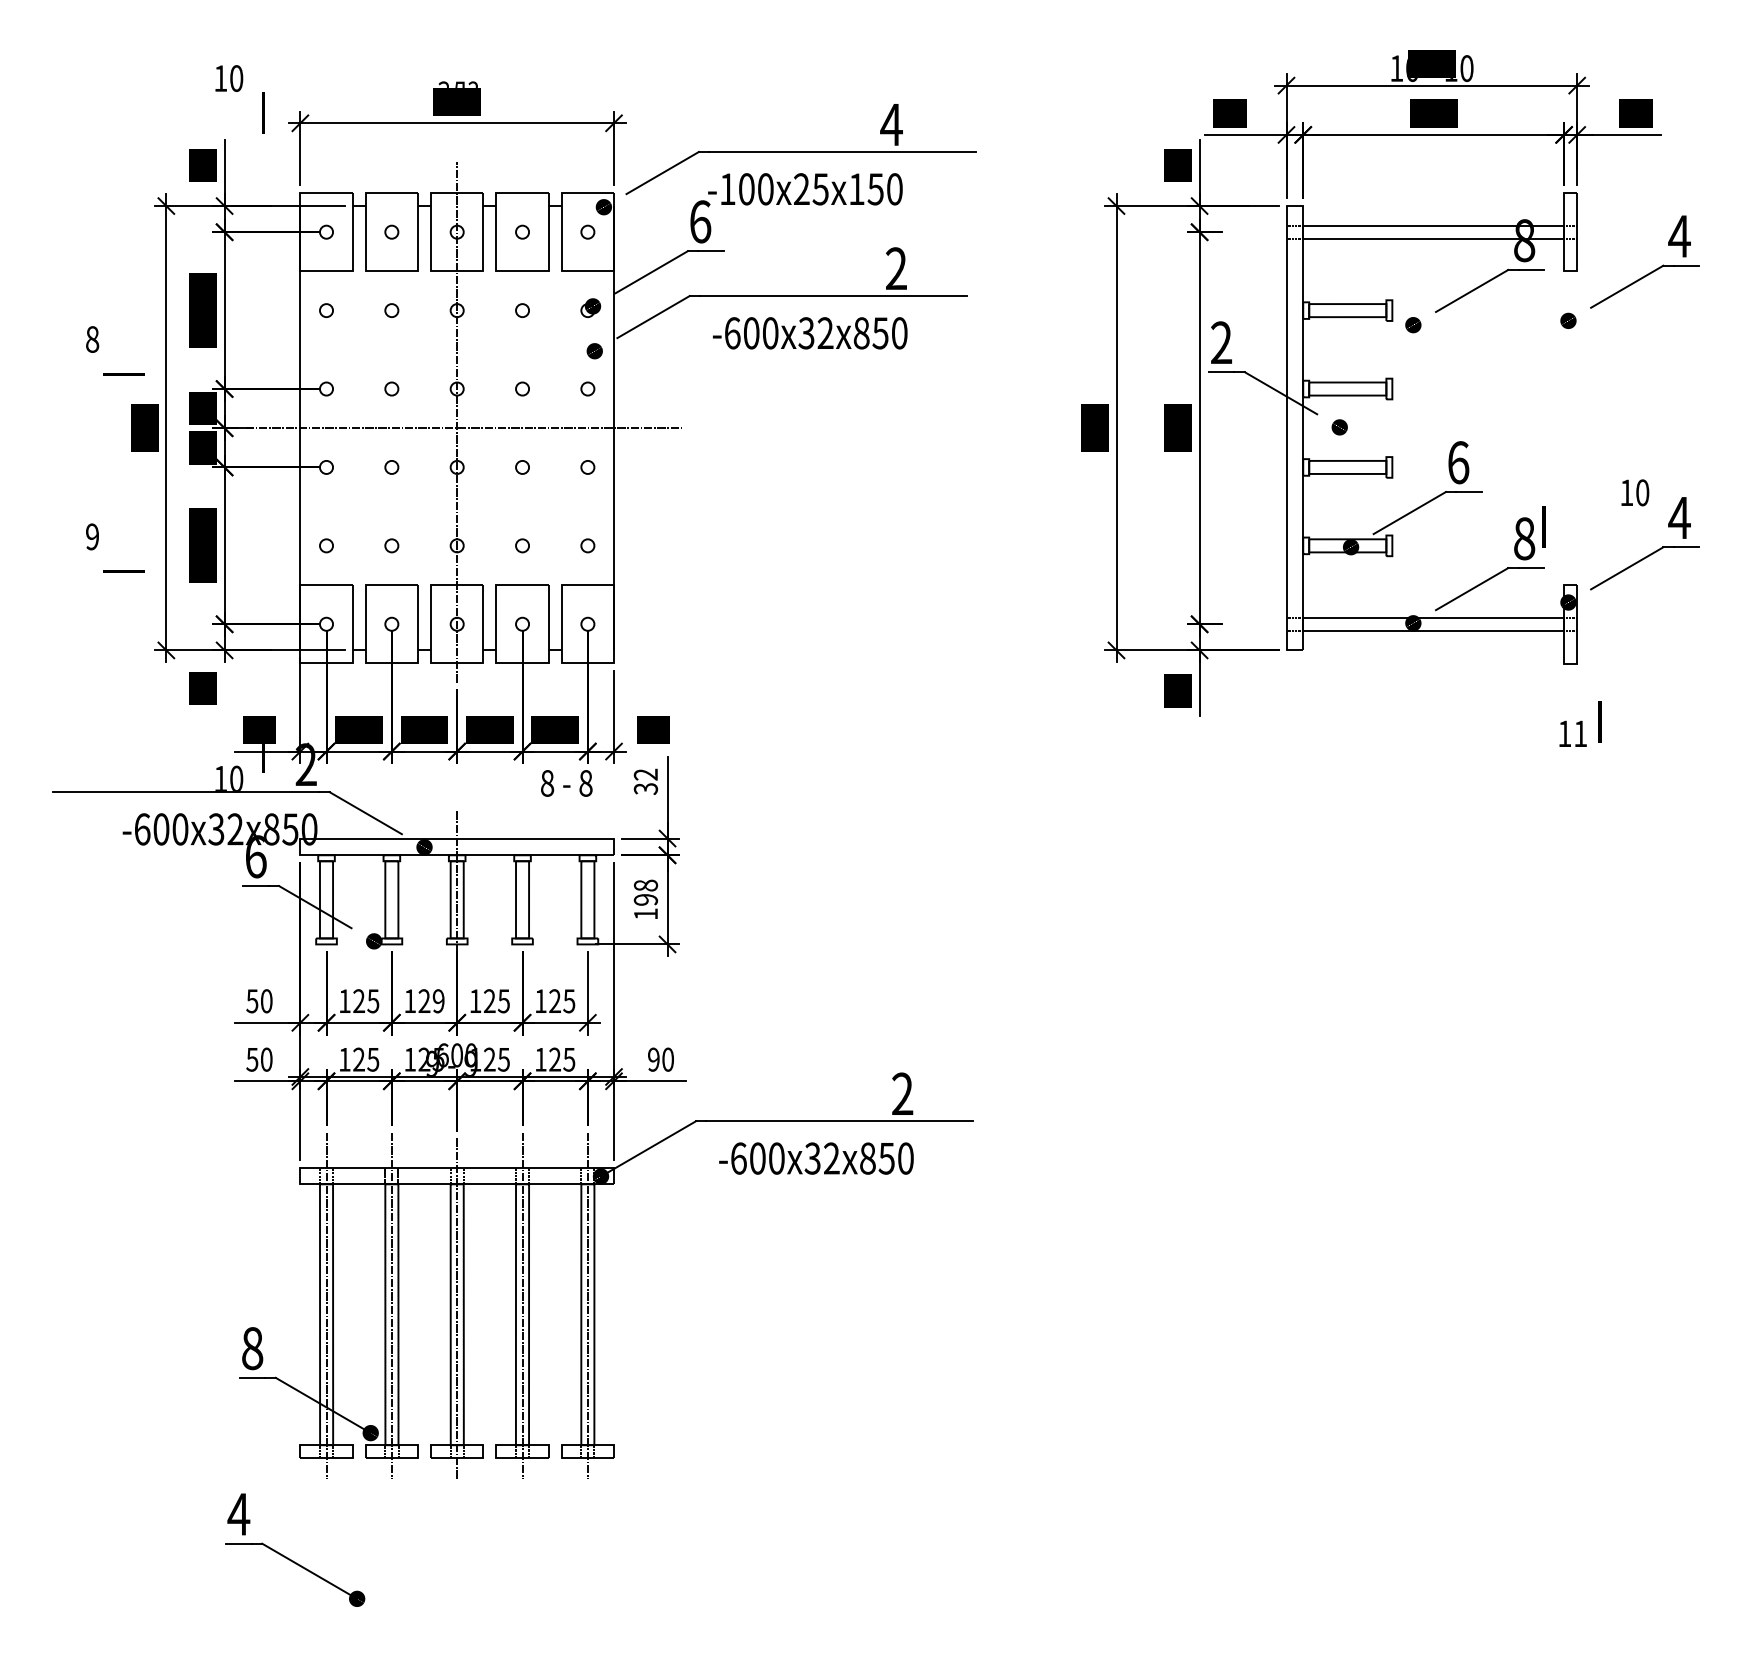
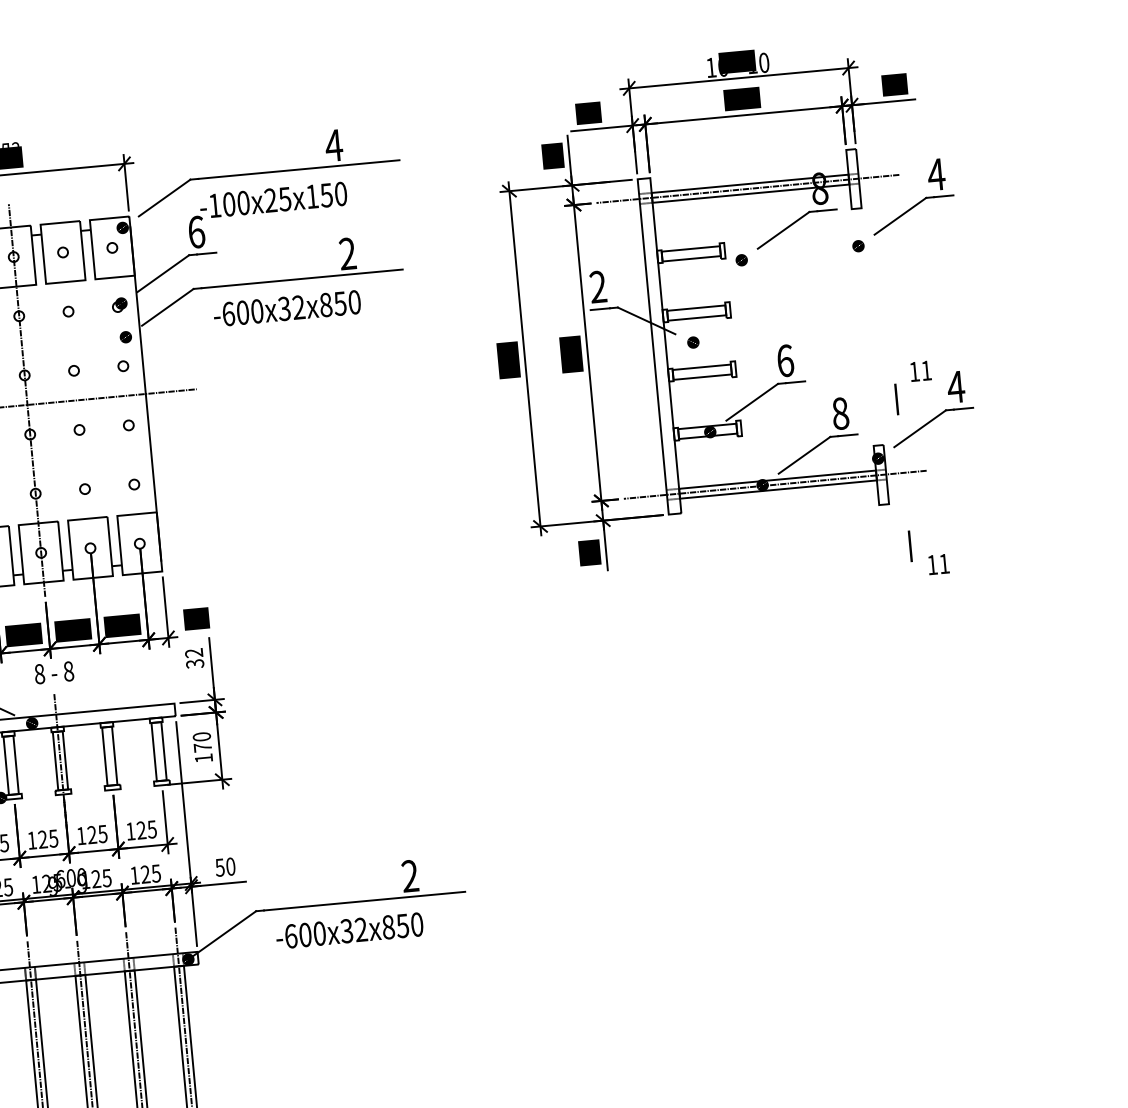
line: (1429, 232) -> (747, 189), added
text: (1642, 492) -> (926, 370), 10 -> 11
line: (1543, 526) -> (896, 399), moved
line: (1429, 624) -> (774, 485), added
text: (1572, 733) -> (938, 564), moved
text: (566, 783) -> (54, 672), moved
text: (645, 892) -> (202, 742), 198 -> 170
text: (438, 1001) -> (53, 838), 129 -> 125
text: (653, 1059) -> (219, 867), 90 -> 50

